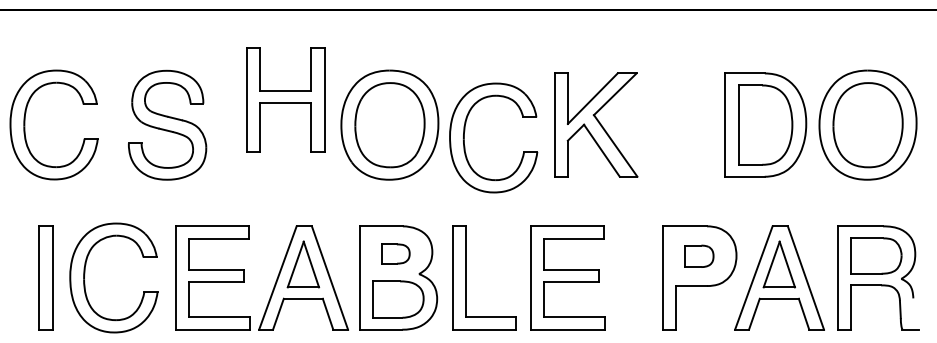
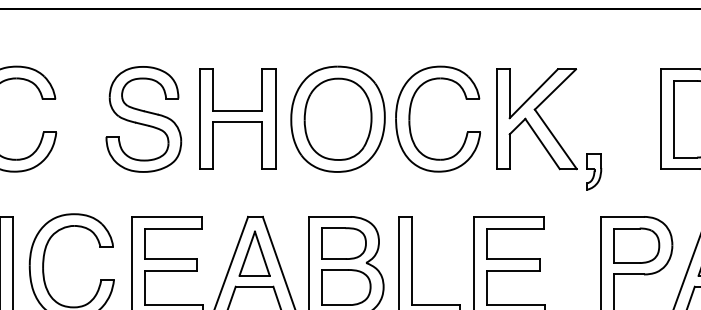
part: (285, 99) -> (237, 118), moved
part: (167, 124) -> (143, 118), moved
part: (465, 131) -> (410, 112), moved
part: (655, 179) -> (594, 171), added
part: (395, 253) -> (343, 243), size x1.67
part: (699, 256) -> (636, 245), size x1.67

